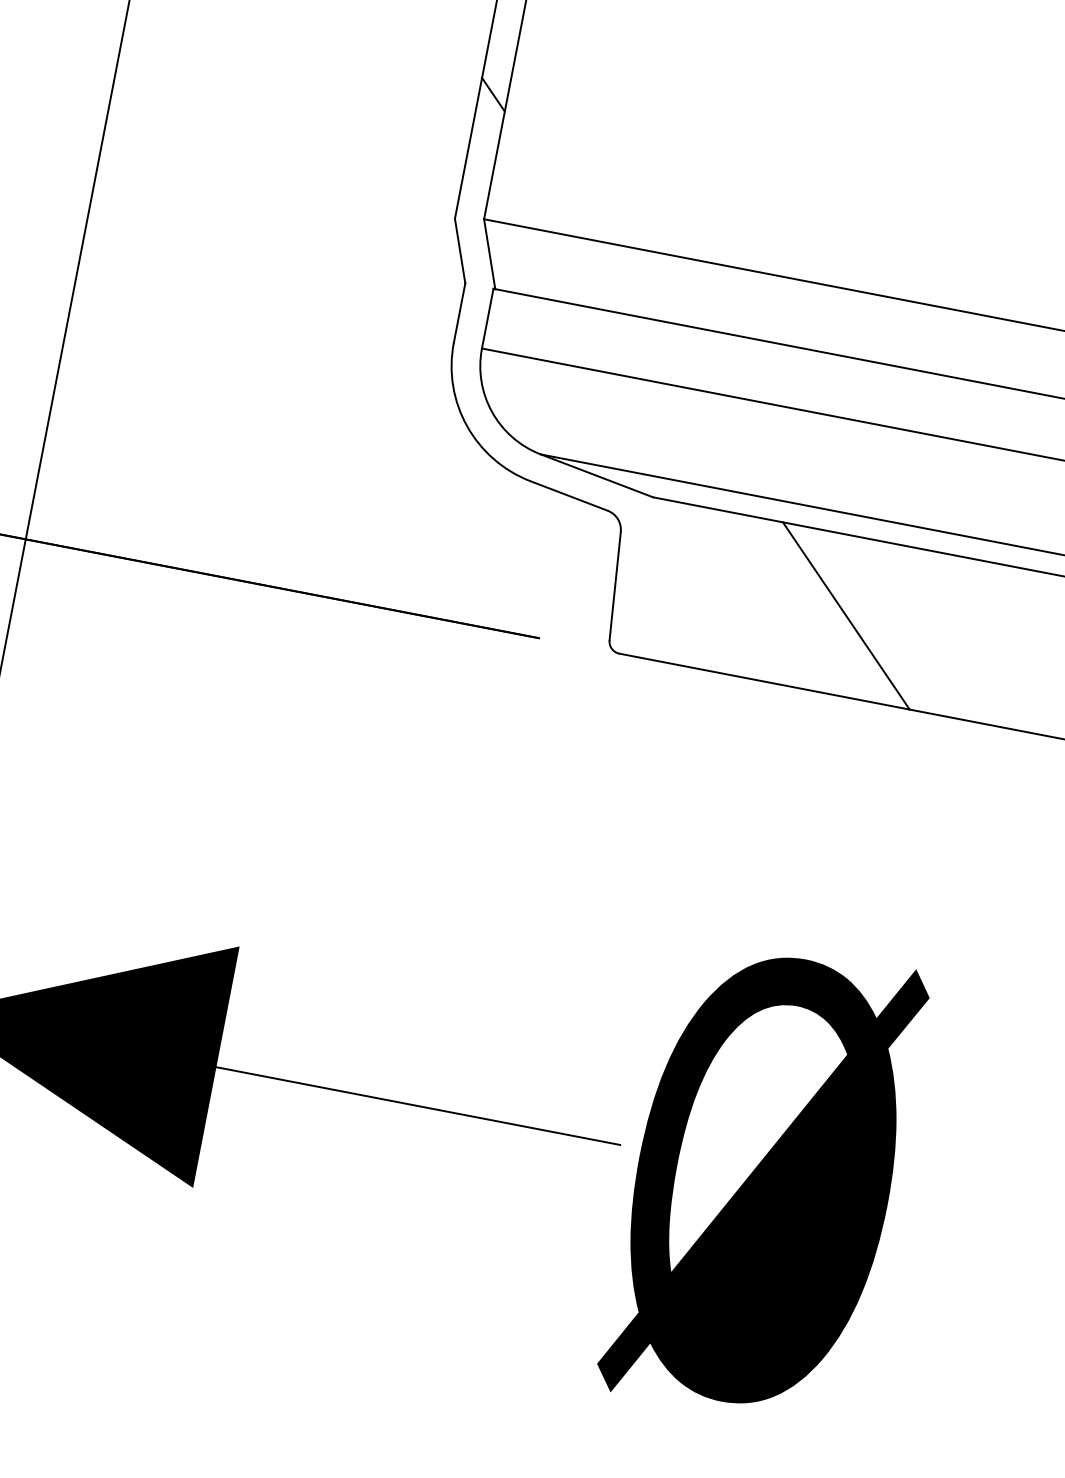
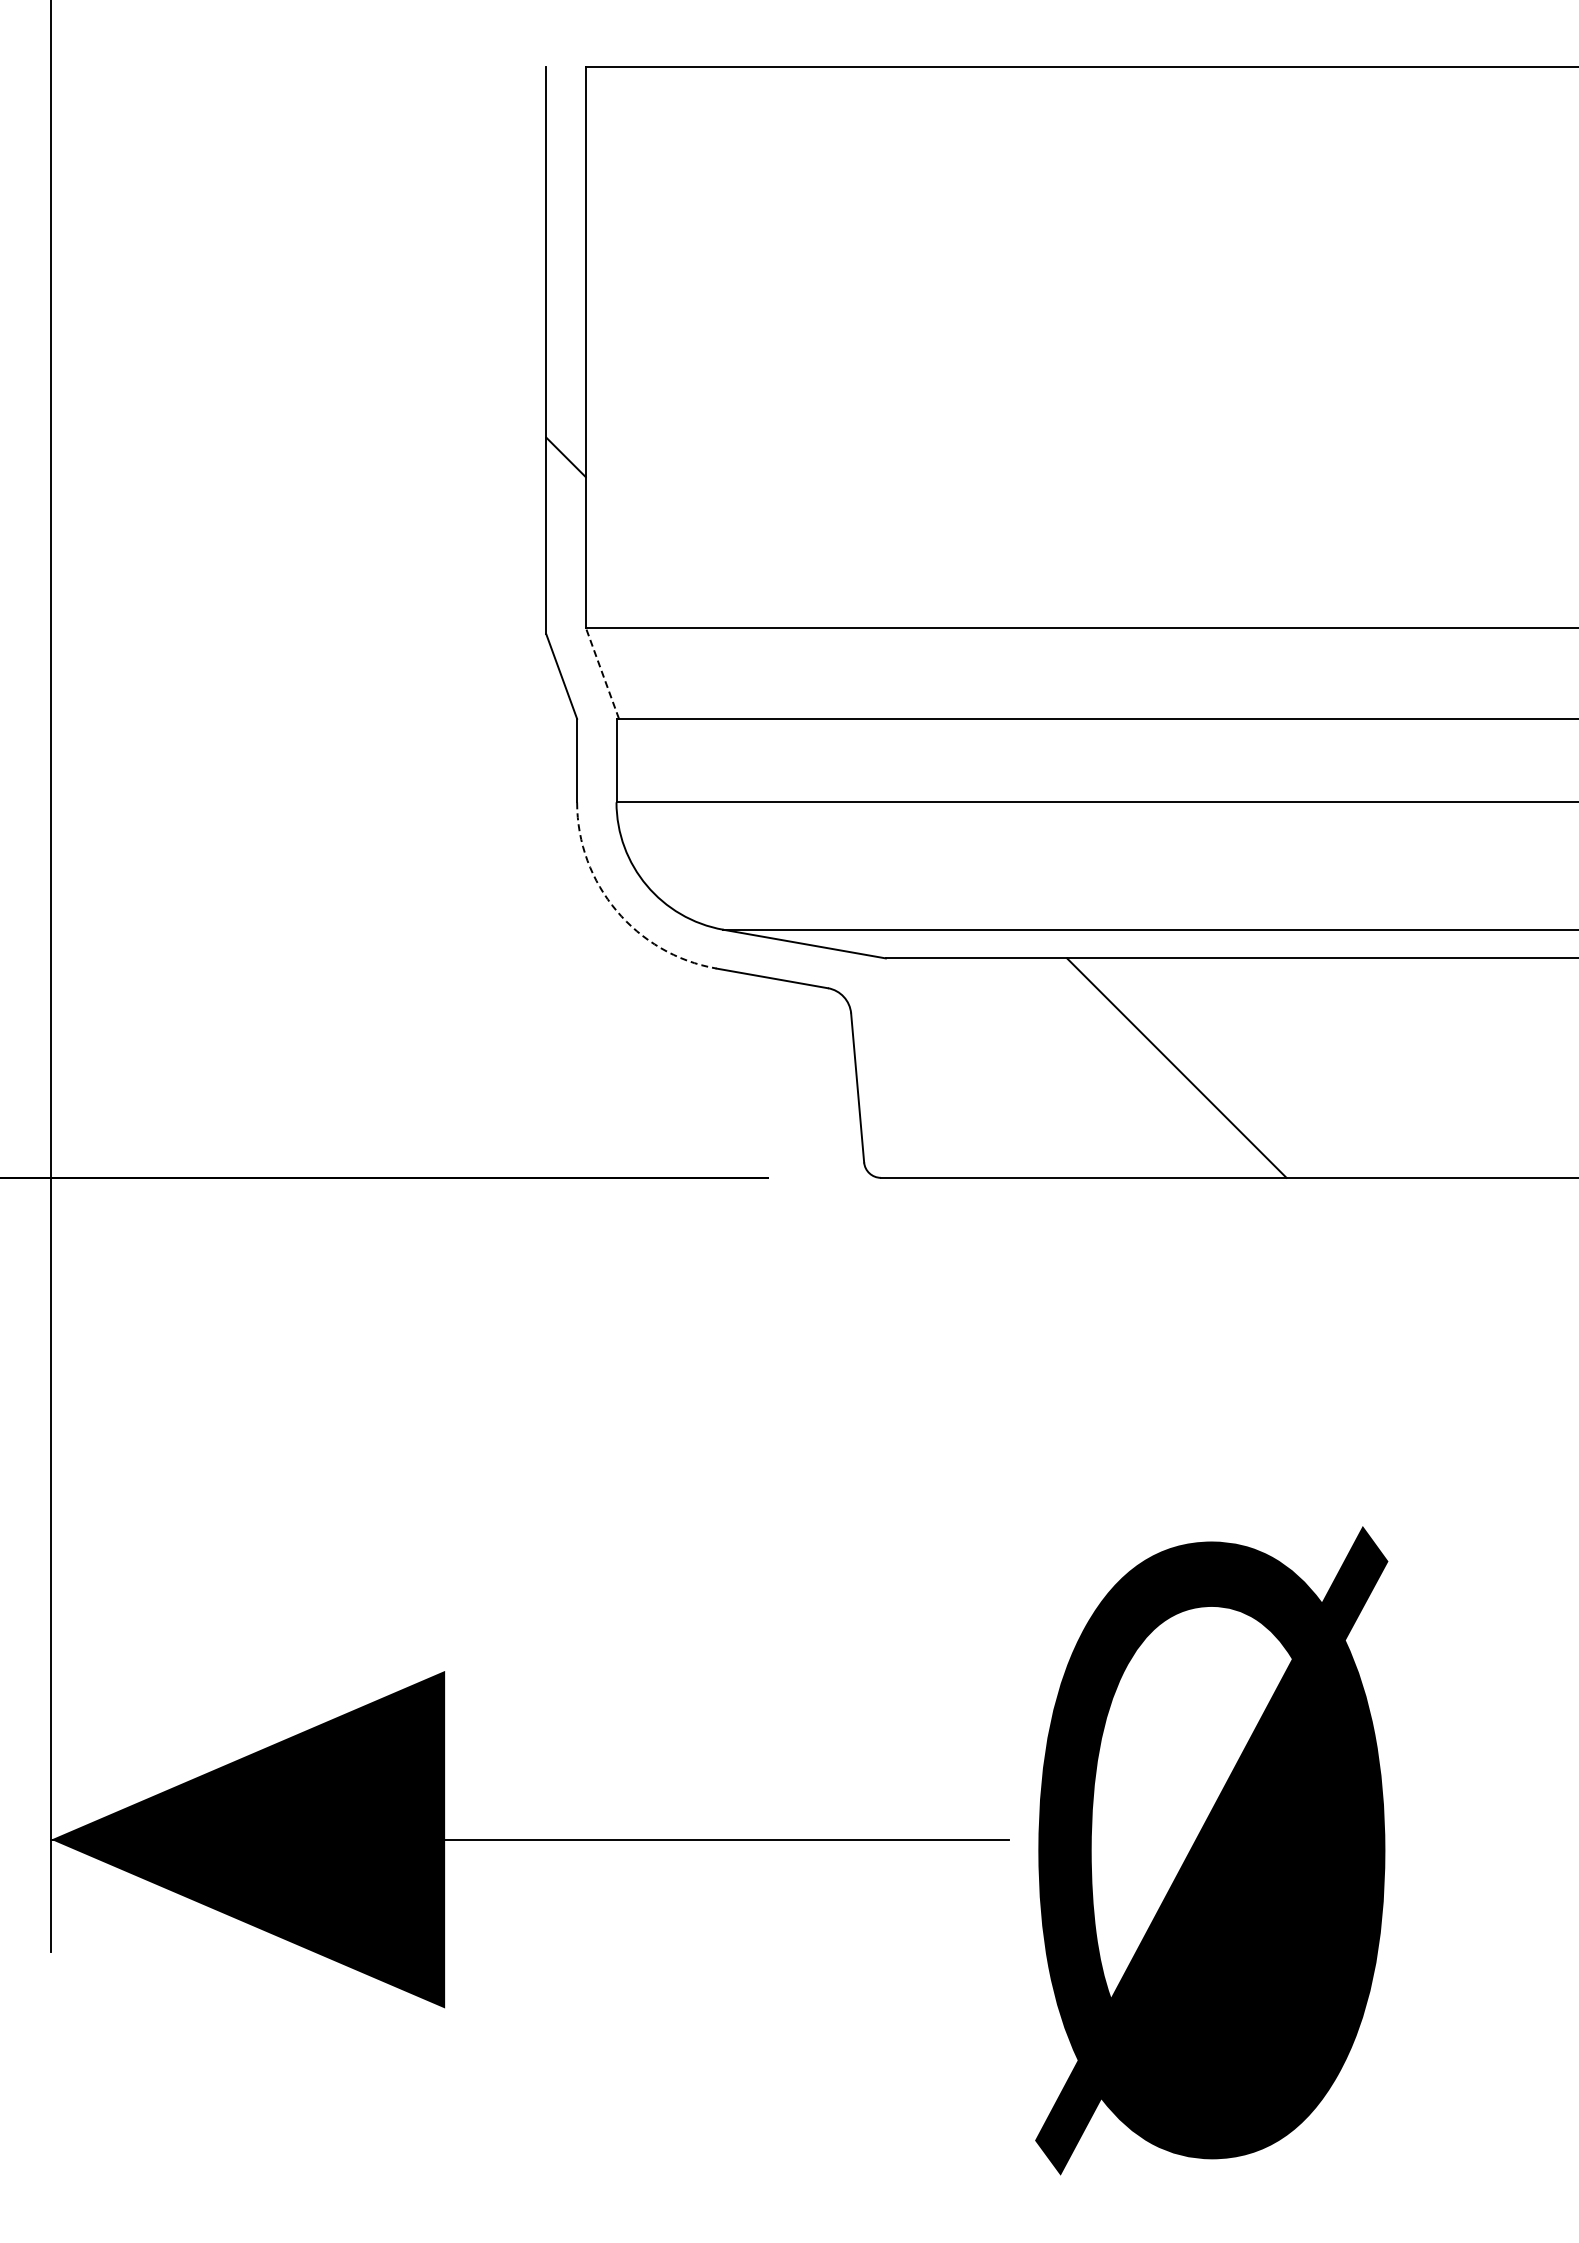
line: (489, 254) -> (602, 673), solid -> dashed
arc: (467, 425) -> (616, 910), solid -> dashed

